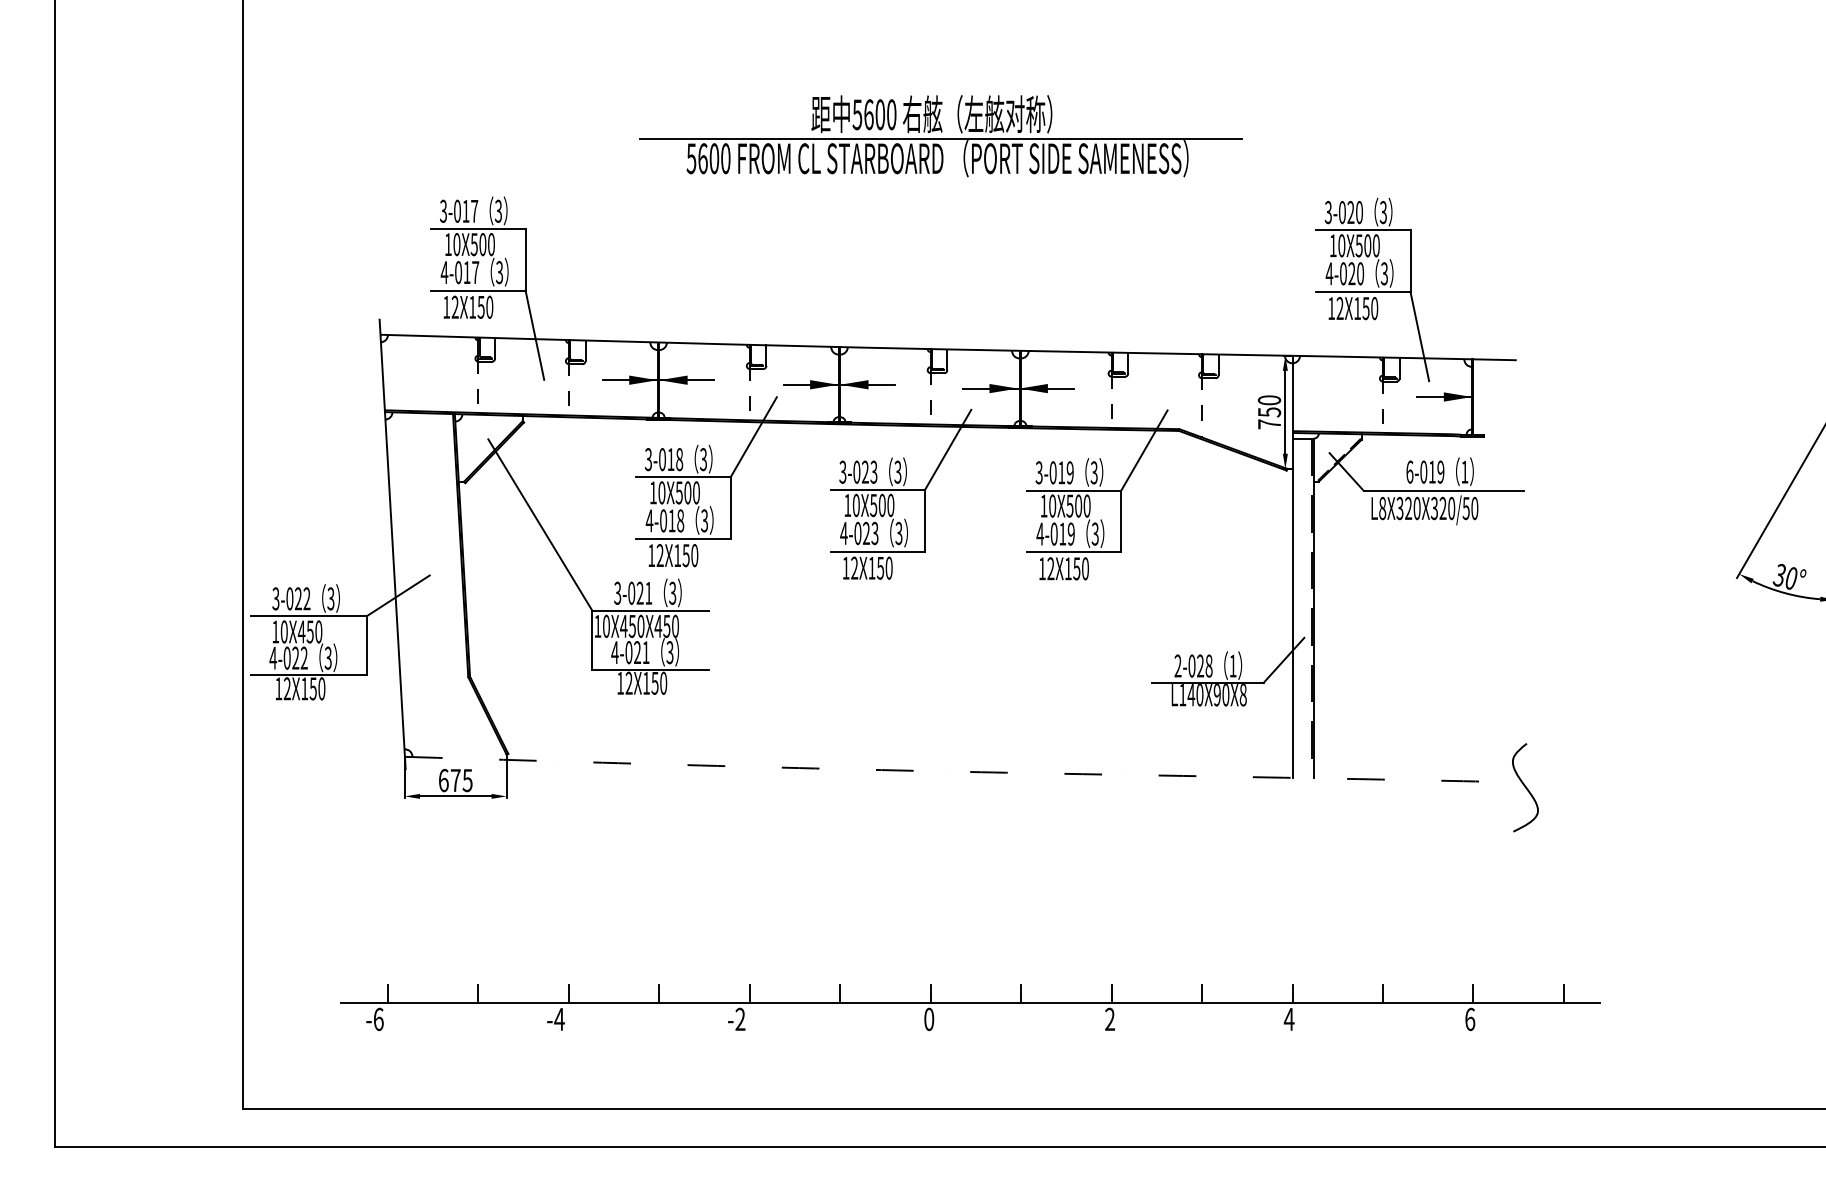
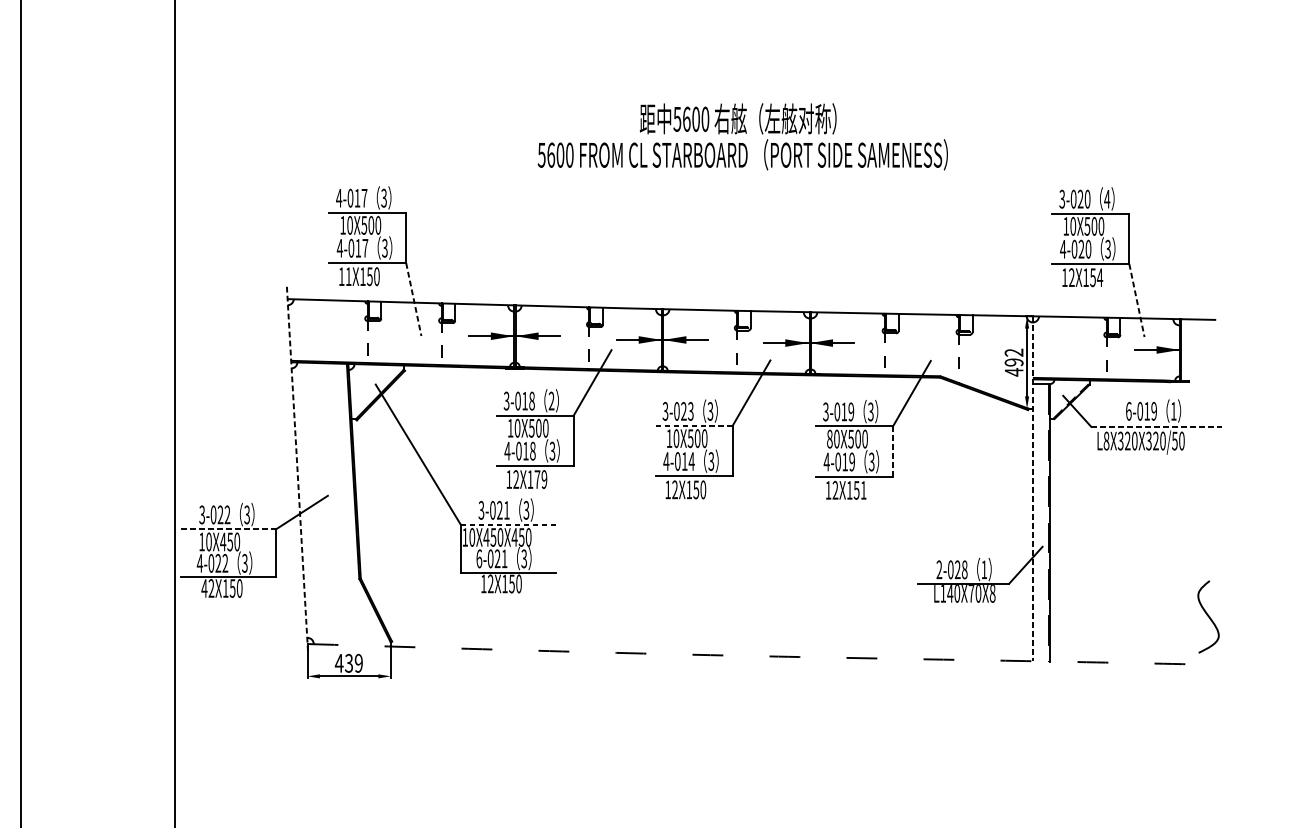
line: (941, 139) -> (746, 139), removed
text: (443, 210) -> (339, 197), 3-017 -> 4-017
text: (1383, 212) -> (1107, 199), 3 -> 4
text: (454, 306) -> (348, 276), 12X150 -> 11X150
text: (1374, 308) -> (1099, 277), 12X150 -> 12X154
line: (534, 335) -> (413, 299), solid -> dashed
line: (1419, 336) -> (1136, 300), solid -> dashed
text: (1269, 412) -> (1014, 362), 750 -> 492
text: (703, 460) -> (551, 401), 3 -> 2
line: (878, 489) -> (694, 425), solid -> dashed
line: (1443, 490) -> (1156, 426), solid -> dashed
text: (1043, 505) -> (829, 438), 10X500 -> 80X500
line: (1121, 521) -> (893, 451), solid -> dashed
text: (870, 533) -> (688, 461), 4-023 -> 4-014
line: (392, 544) -> (297, 470), solid -> dashed
text: (690, 555) -> (540, 479), 12X150 -> 12X179
line: (1292, 567) -> (1032, 489), solid -> dashed
text: (1085, 568) -> (863, 490), 12X150 -> 12X151
line: (650, 610) -> (508, 524), solid -> dashed
line: (309, 616) -> (229, 529), solid -> dashed
text: (614, 652) -> (478, 558), 4-021 -> 6-021
text: (278, 688) -> (204, 588), 12X150 -> 42X150
text: (1216, 695) -> (970, 593), L140X90X8 -> L140X70X8
text: (455, 780) -> (348, 663), 675 -> 439
curve: (1525, 787) -> (1208, 616), moved

